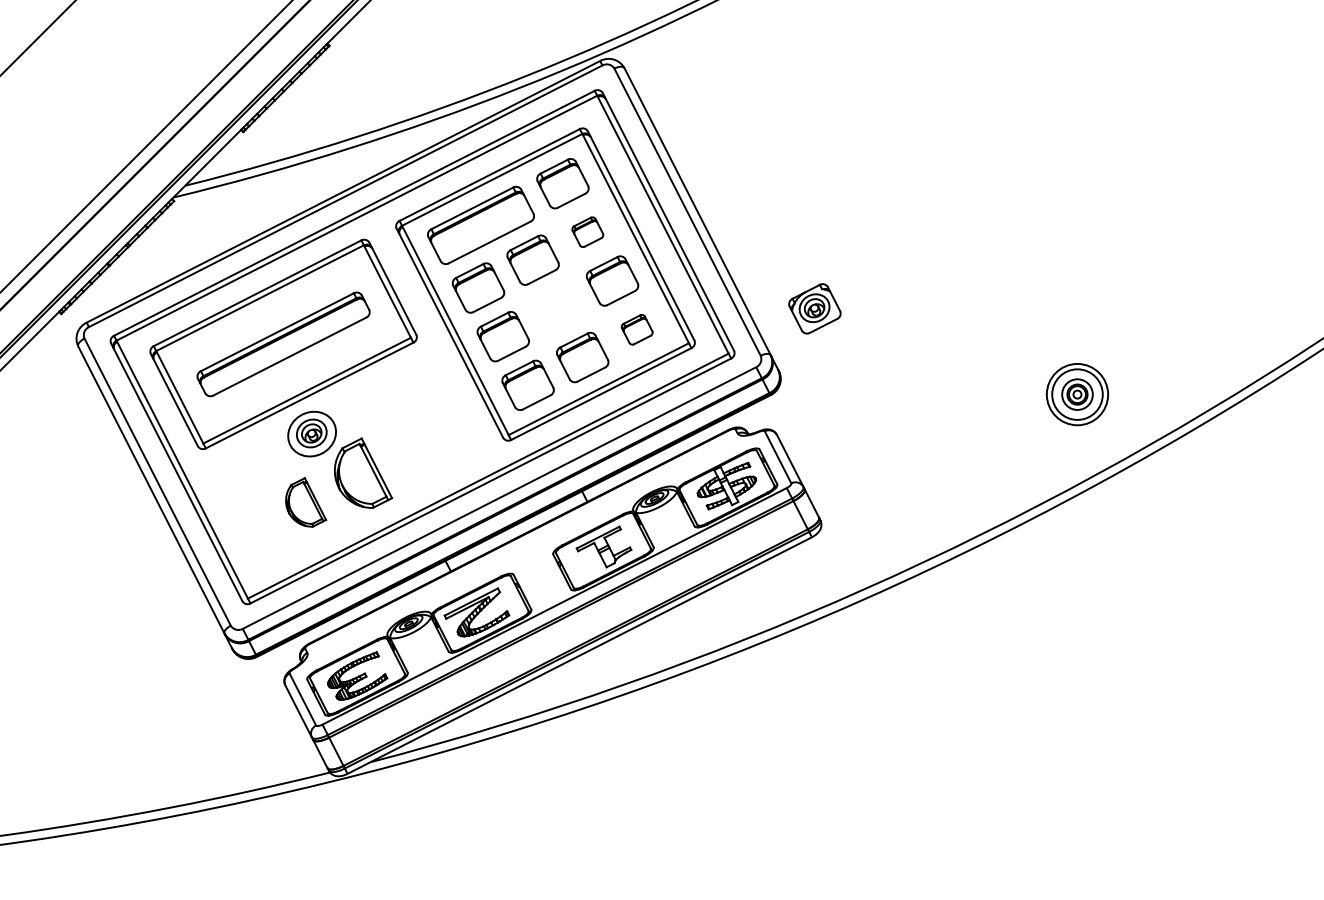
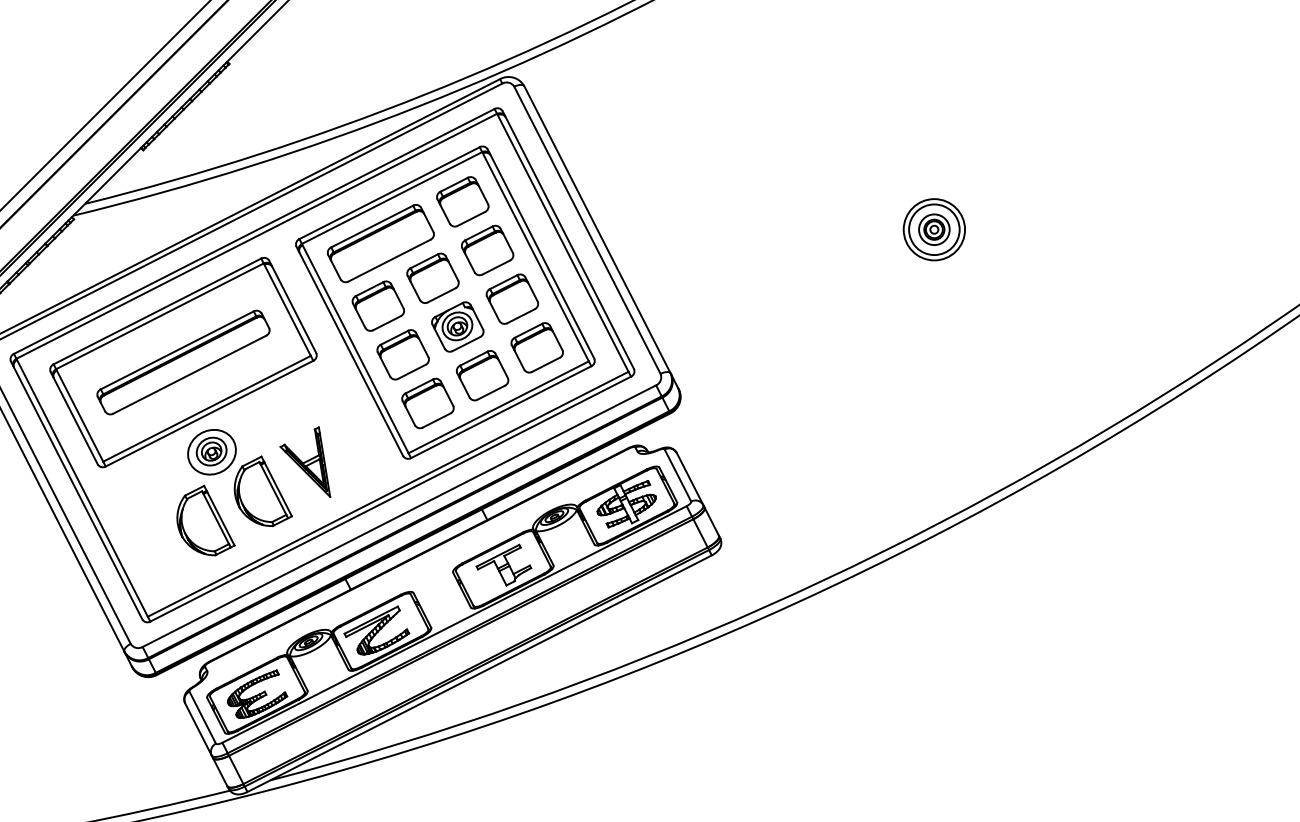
part: (587, 231) -> (487, 249), size x1.67
part: (814, 308) -> (457, 326), moved
part: (636, 329) -> (536, 347), size x1.67
part: (1077, 394) -> (934, 229), moved
part: (405, 443) -> (305, 461), added
part: (305, 502) -> (205, 520), size x1.43

